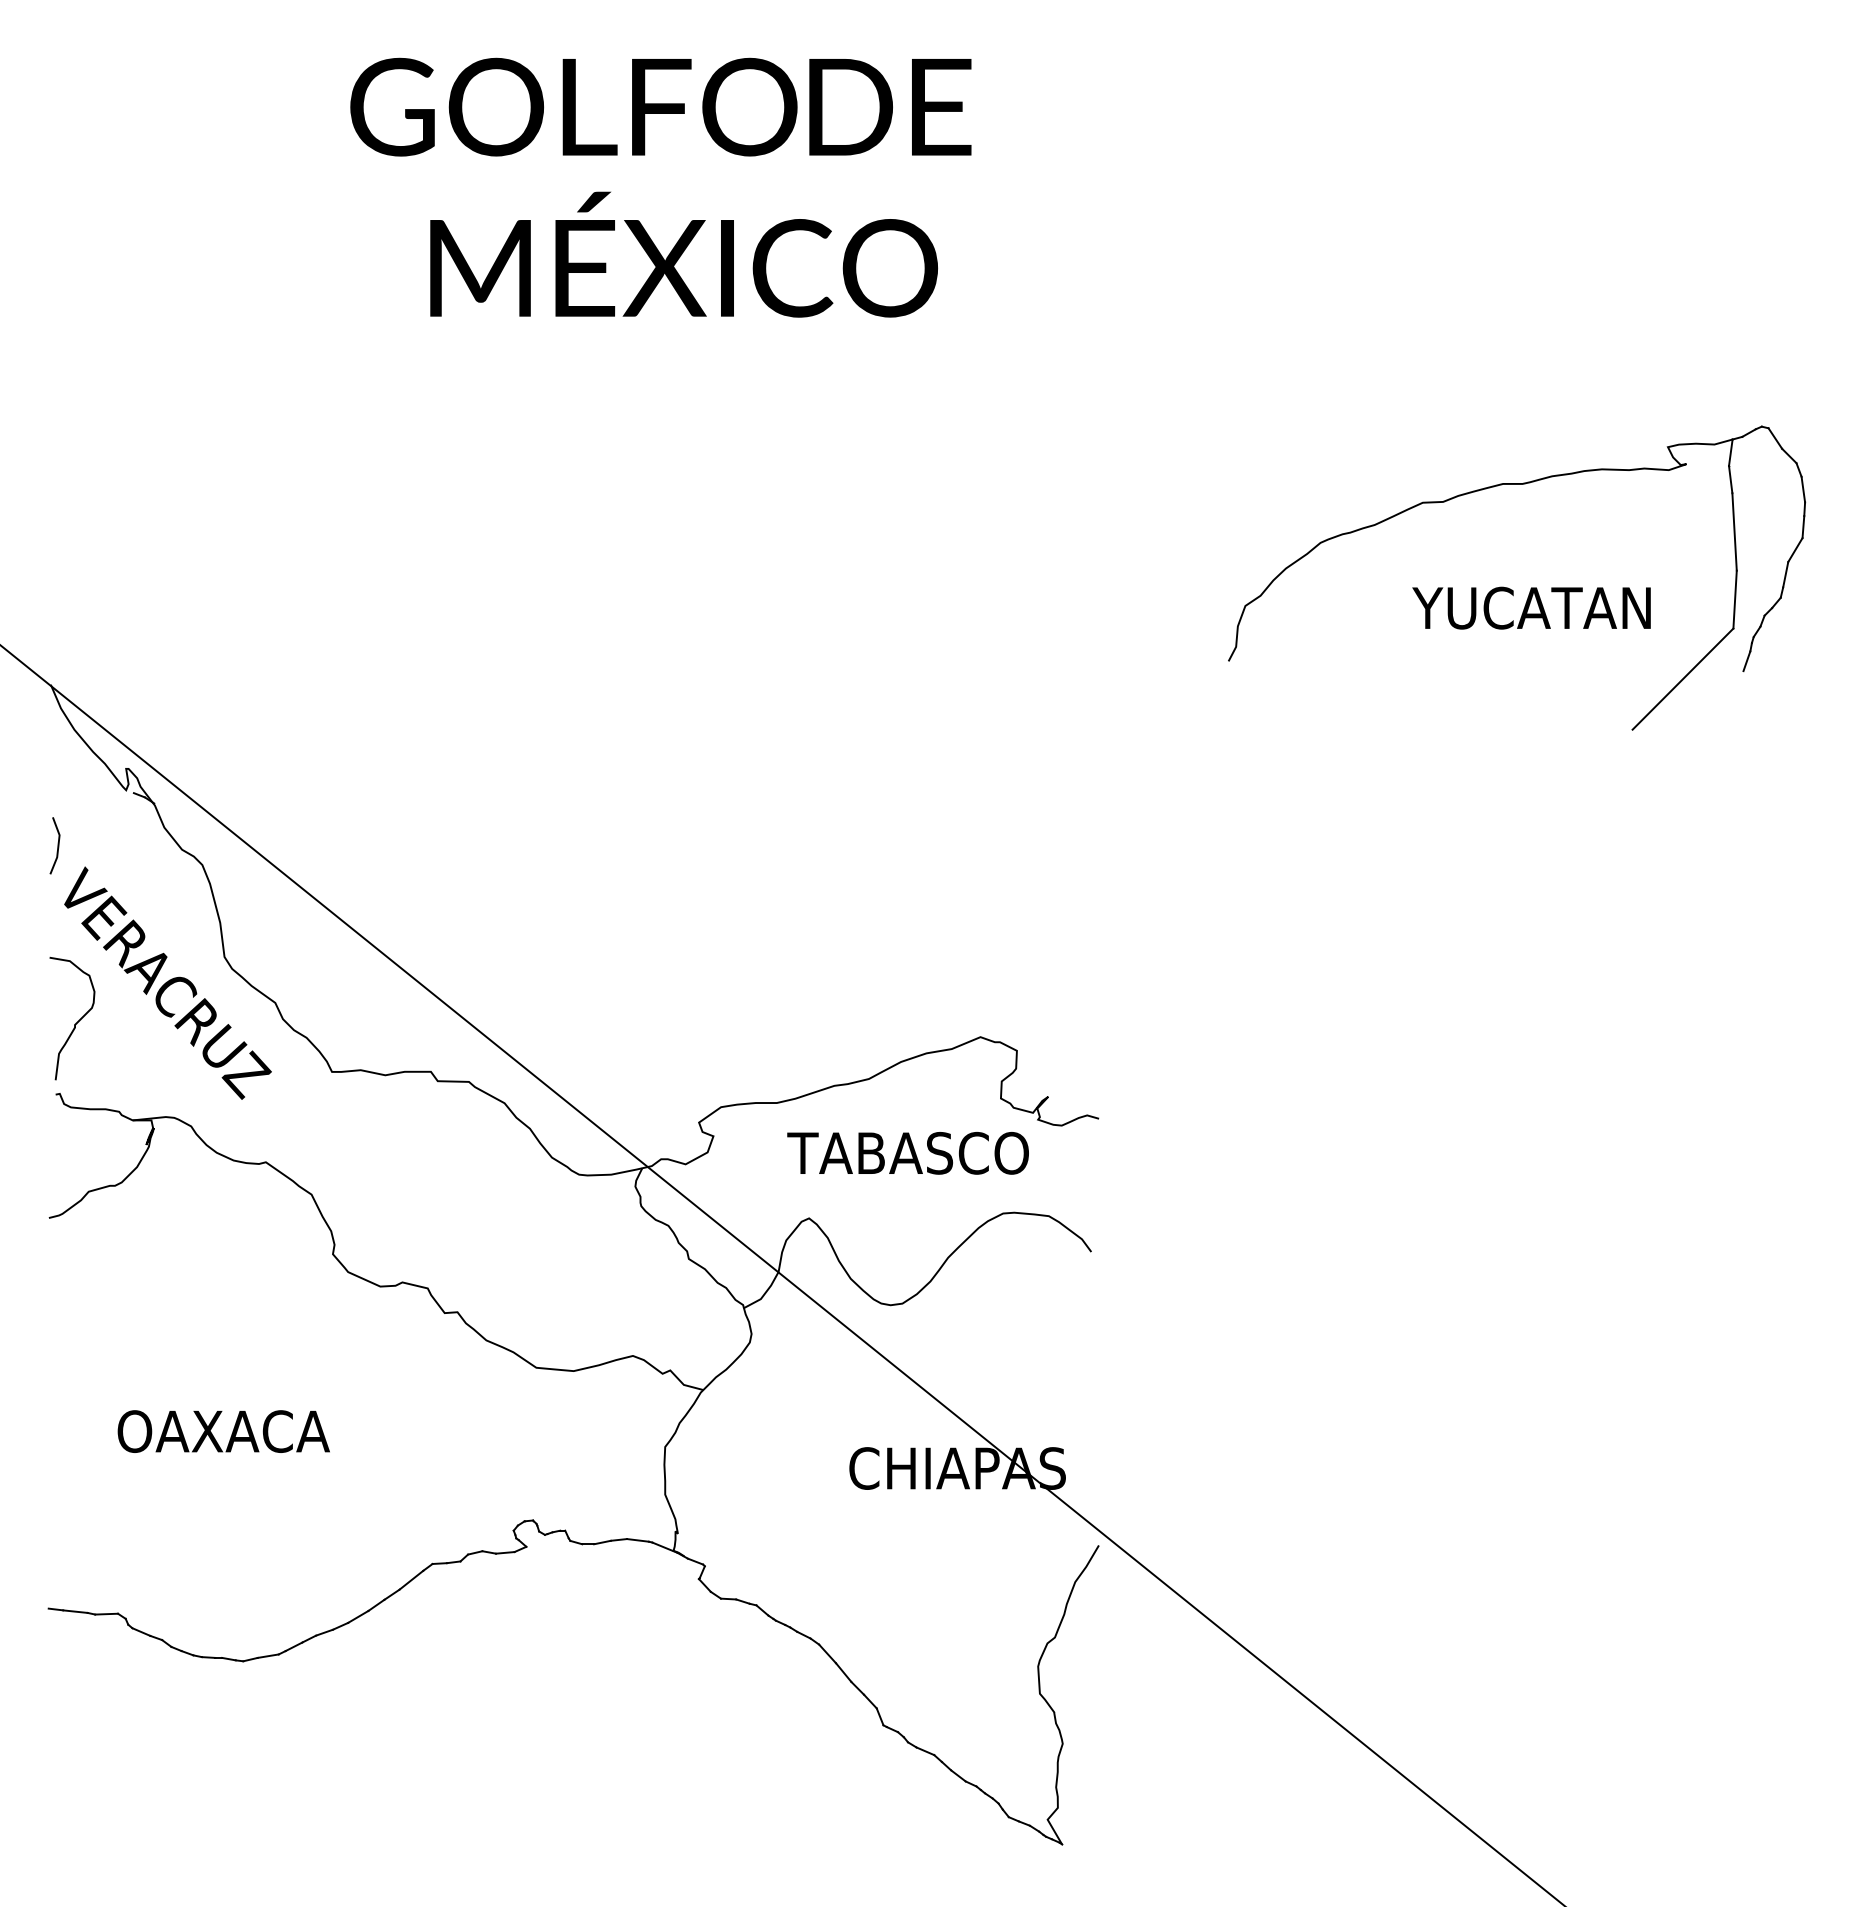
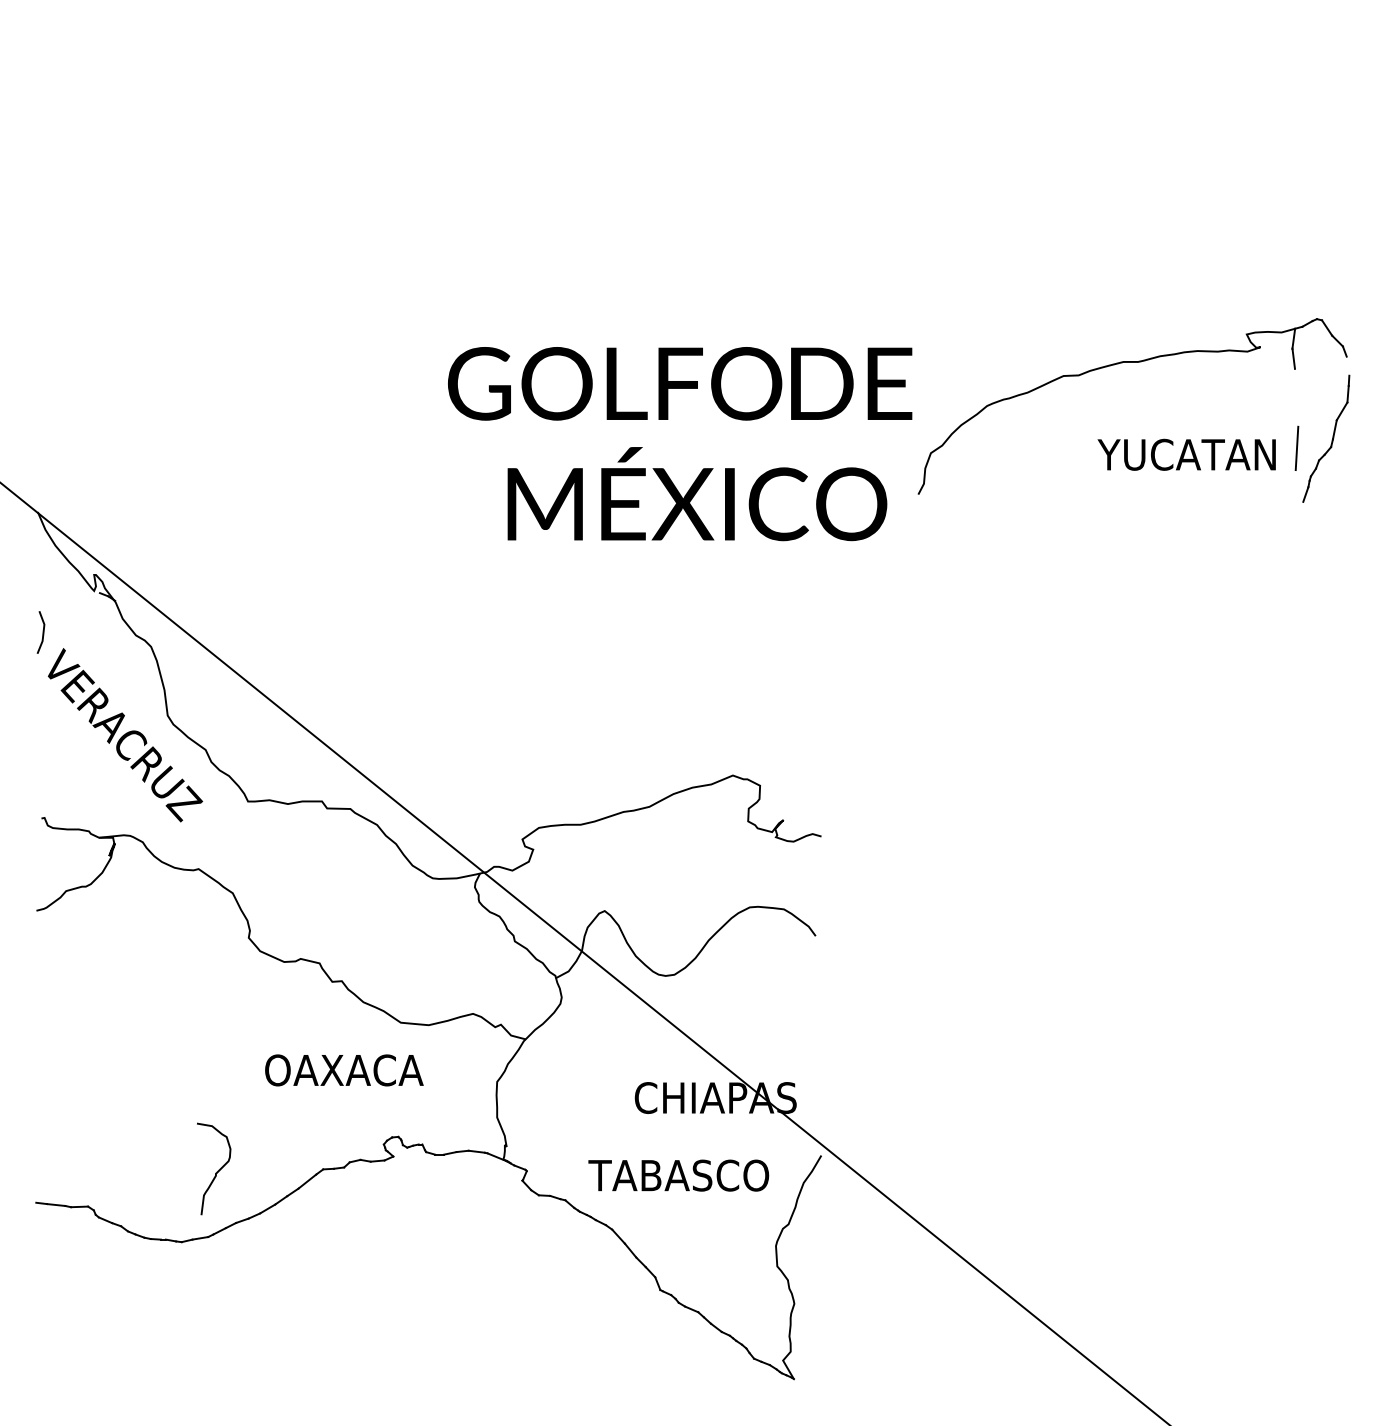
text: (660, 187) -> (679, 443), moved
line: (1803, 489) -> (1348, 366), removed
line: (1734, 531) -> (1296, 397), removed
text: (1531, 607) -> (1186, 454), moved
line: (1682, 678) -> (1257, 507), removed
curve: (76, 1022) -> (217, 1172), moved
text: (907, 1153) -> (678, 1175), moved
text: (223, 1431) -> (344, 1070), moved

